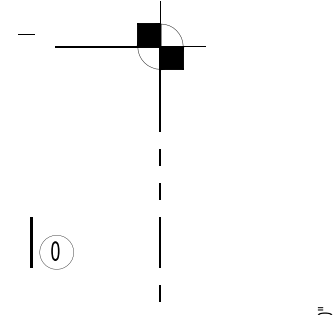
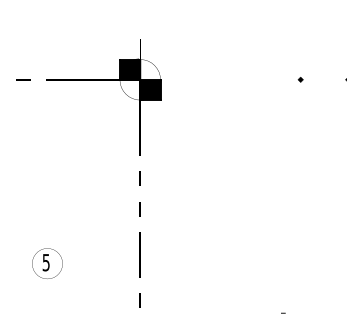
line: (26, 33) -> (23, 79), moved
line: (31, 241) -> (24, 254), removed
text: (54, 250) -> (45, 262), 0 -> 5

